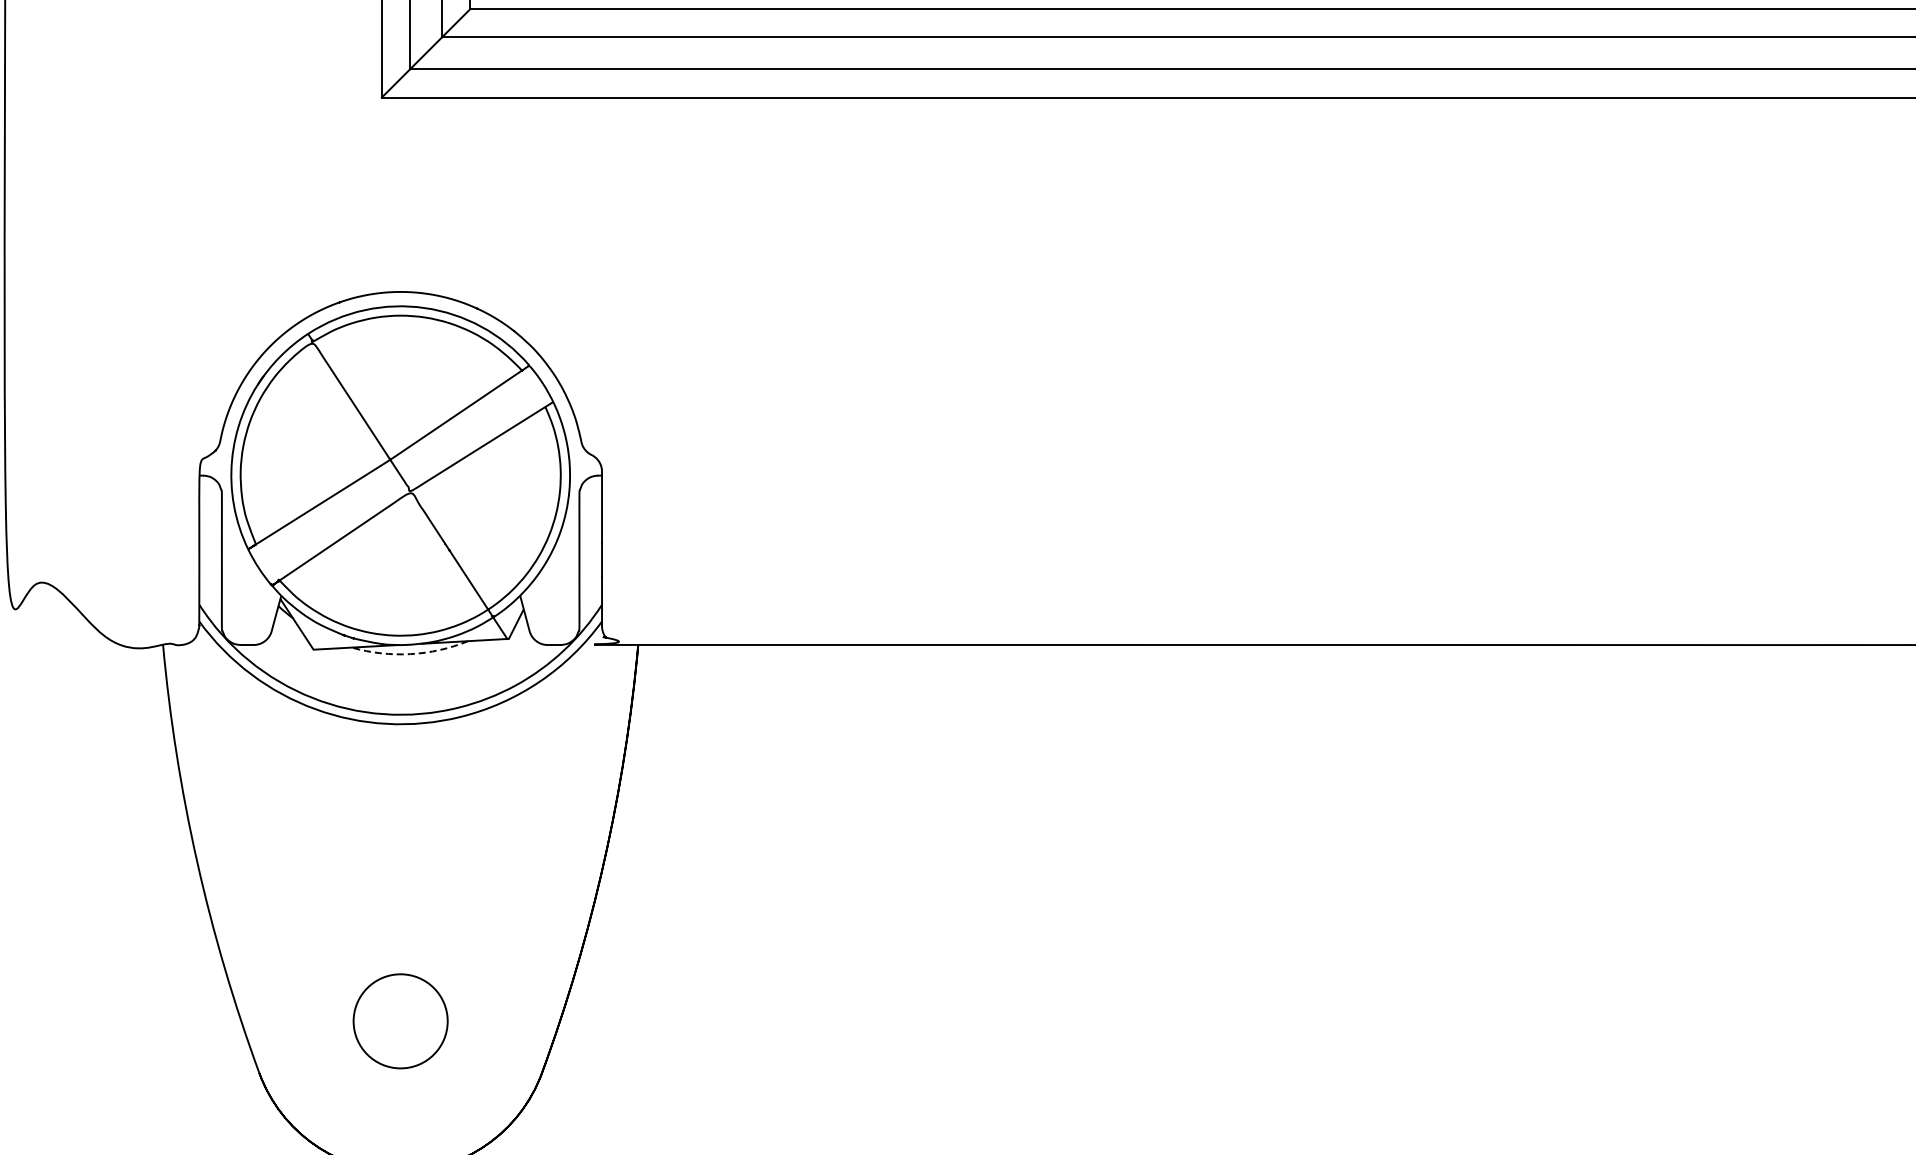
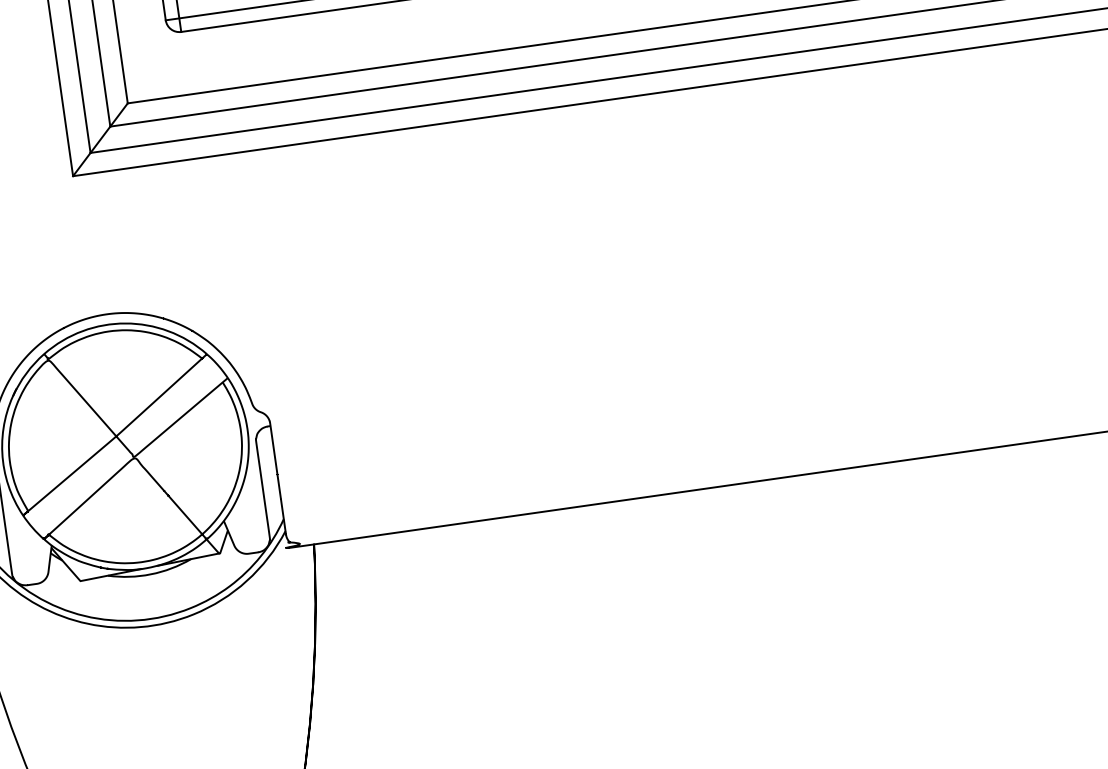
arc: (410, 654) -> (150, 574), dashed -> solid

